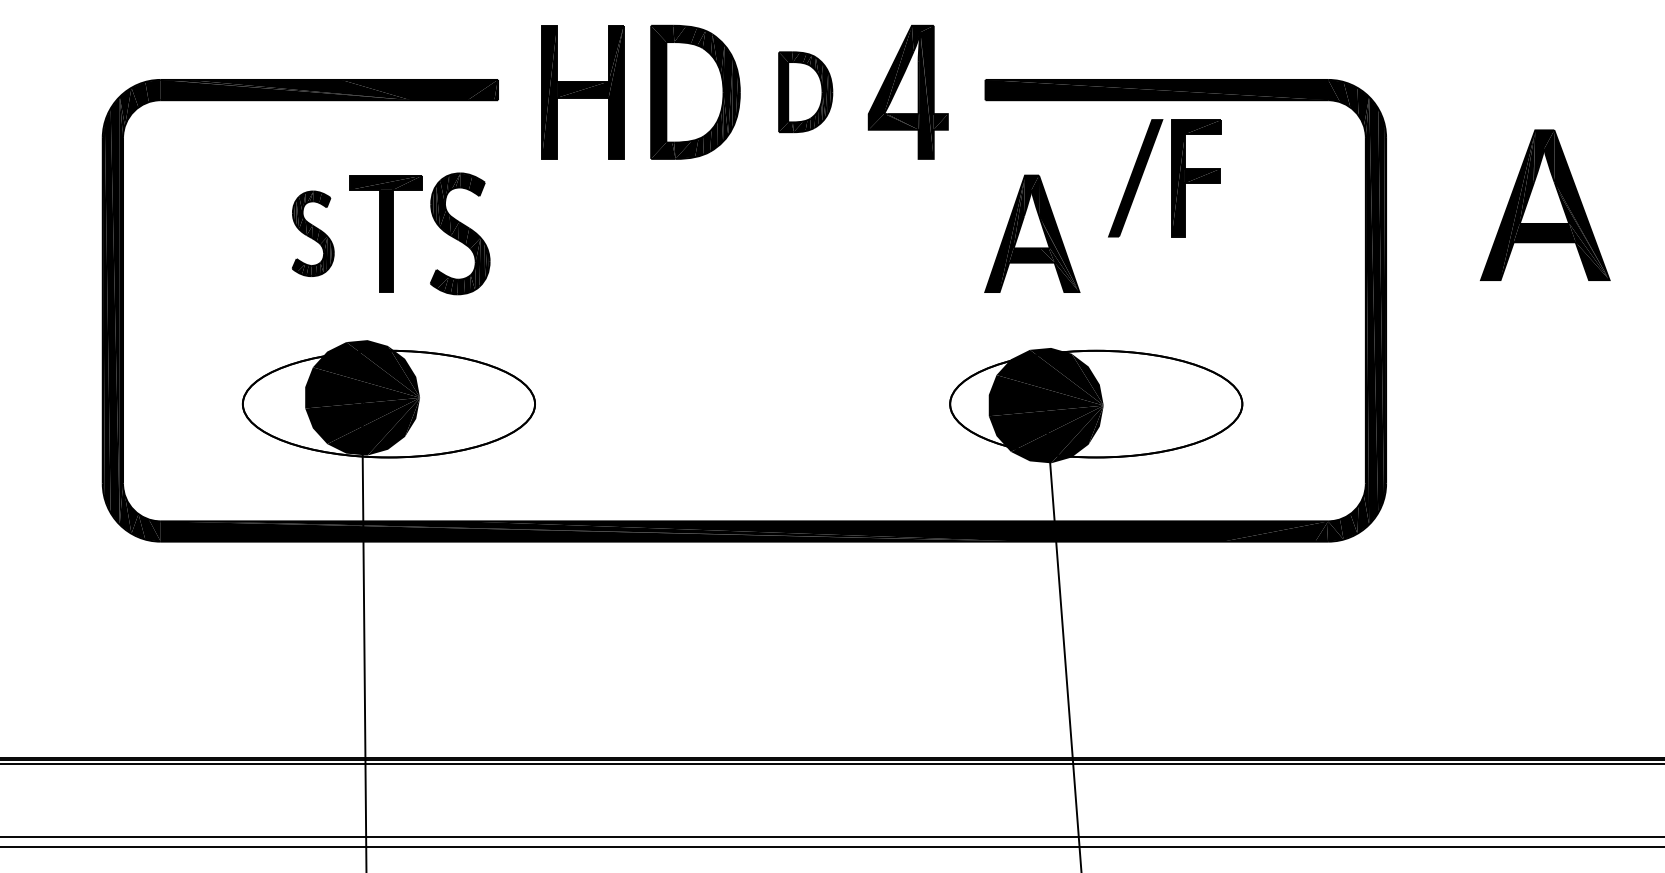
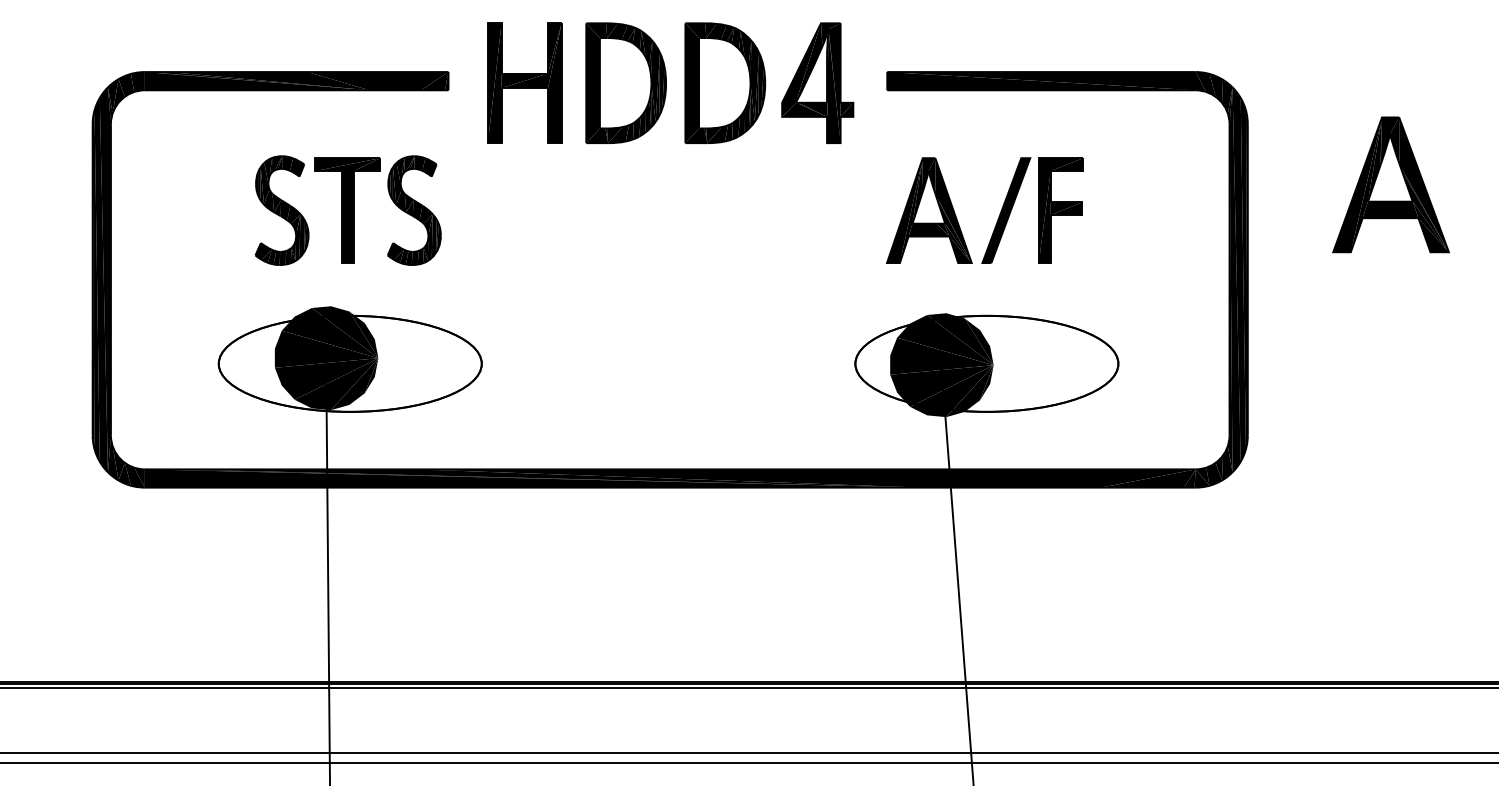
part: (805, 91) -> (725, 82), size x1.67
part: (1164, 178) -> (1032, 210), moved
part: (312, 233) -> (281, 210), size x1.43

